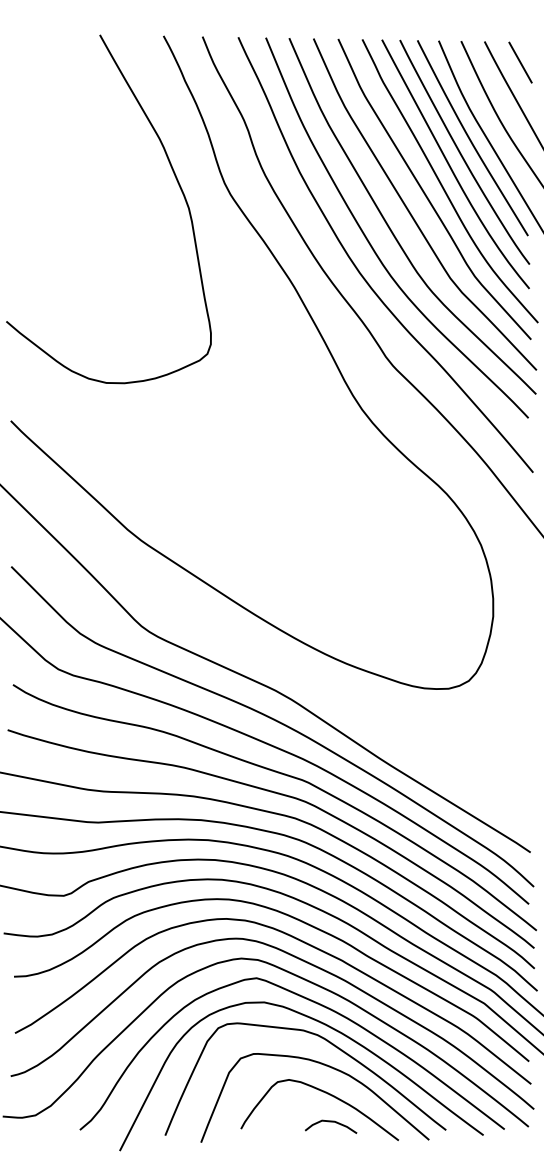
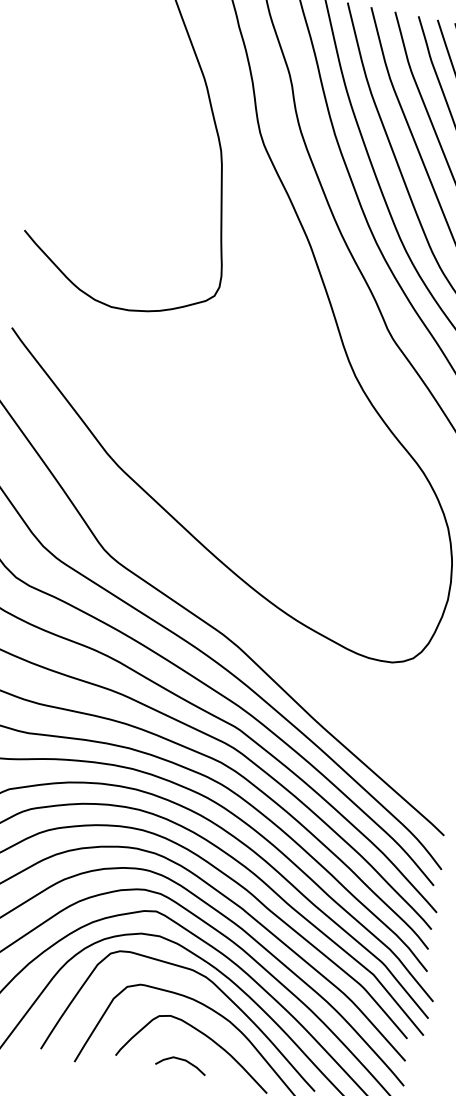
curve: (331, 1122) -> (182, 1060), moved

